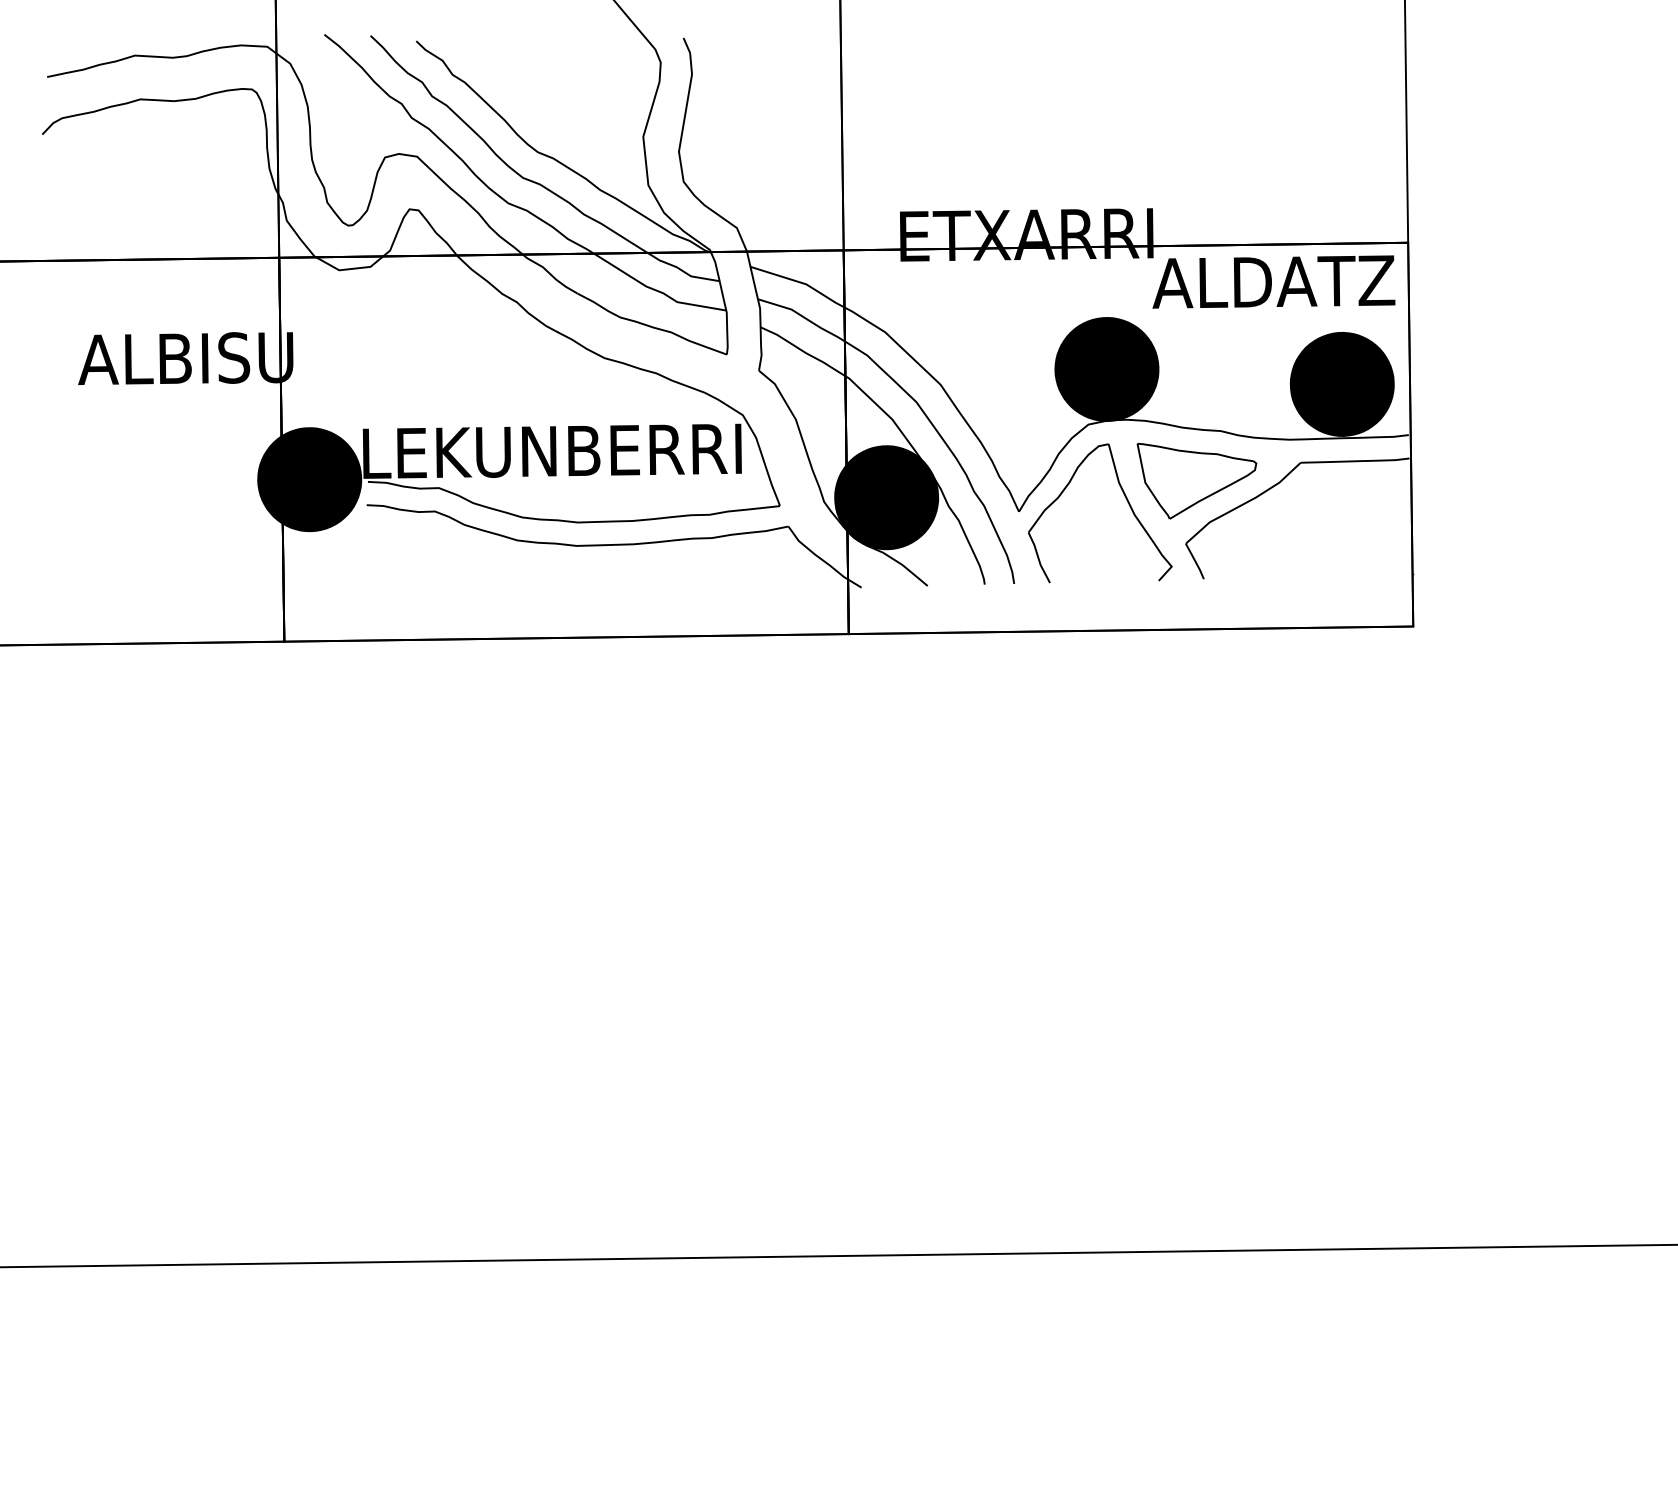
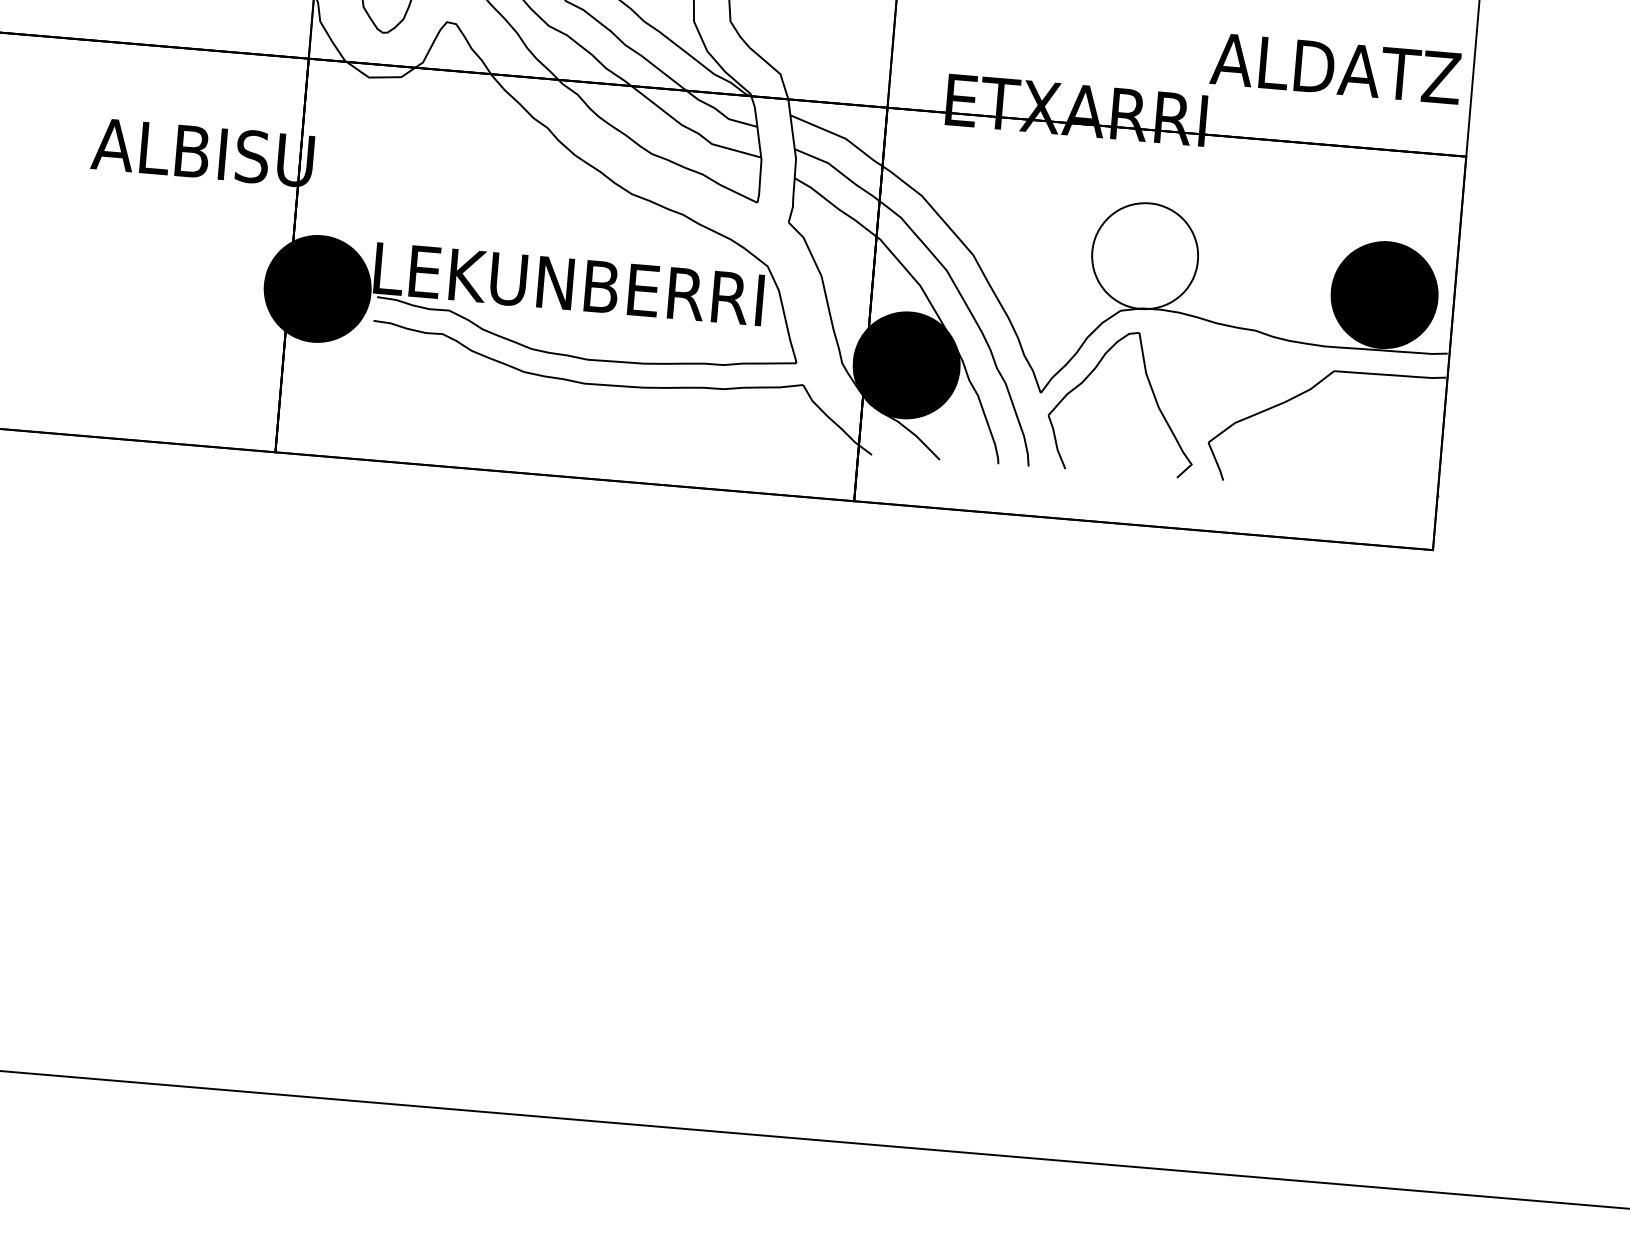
text: (1273, 281) -> (1335, 68), moved
fill: (1106, 369) -> (1144, 256), removed
part: (1196, 480) -> (1225, 378), removed

